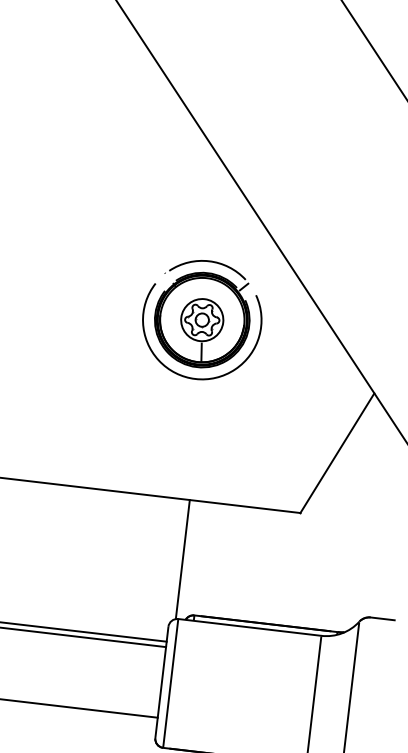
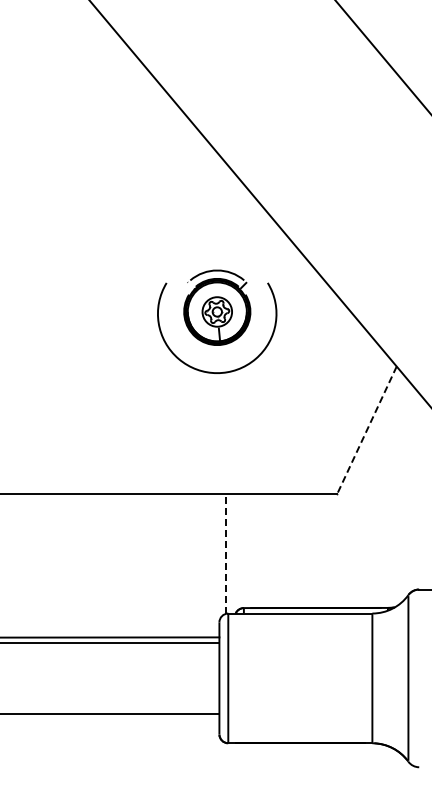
part: (203, 313) -> (217, 307), size x0.7
line: (336, 453) -> (366, 430), solid -> dashed
line: (182, 559) -> (225, 553), solid -> dashed

